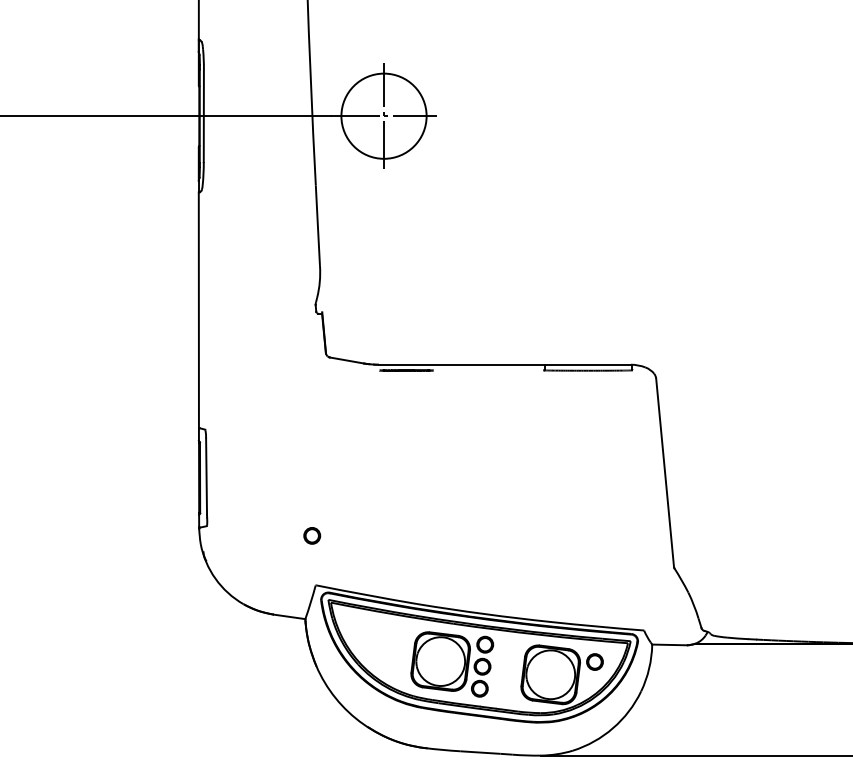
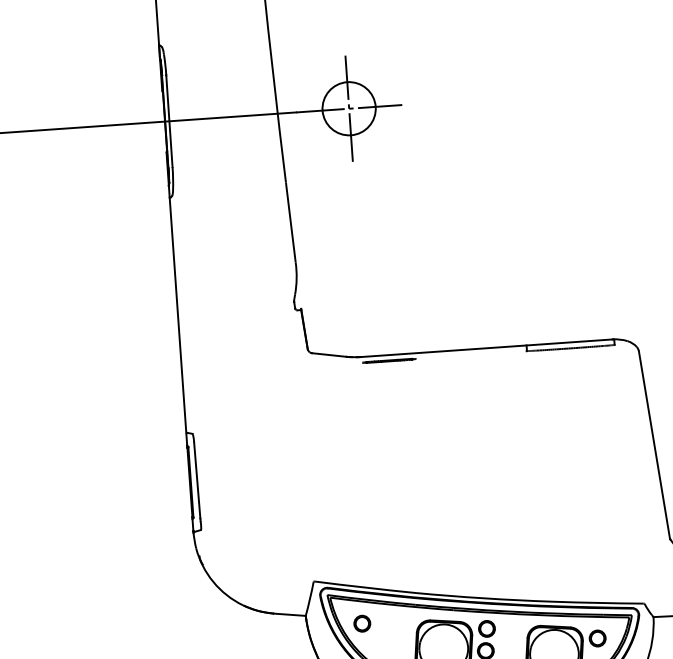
circle: (383, 115) -> (348, 108), size x0.62
part: (312, 535) -> (362, 623), moved

